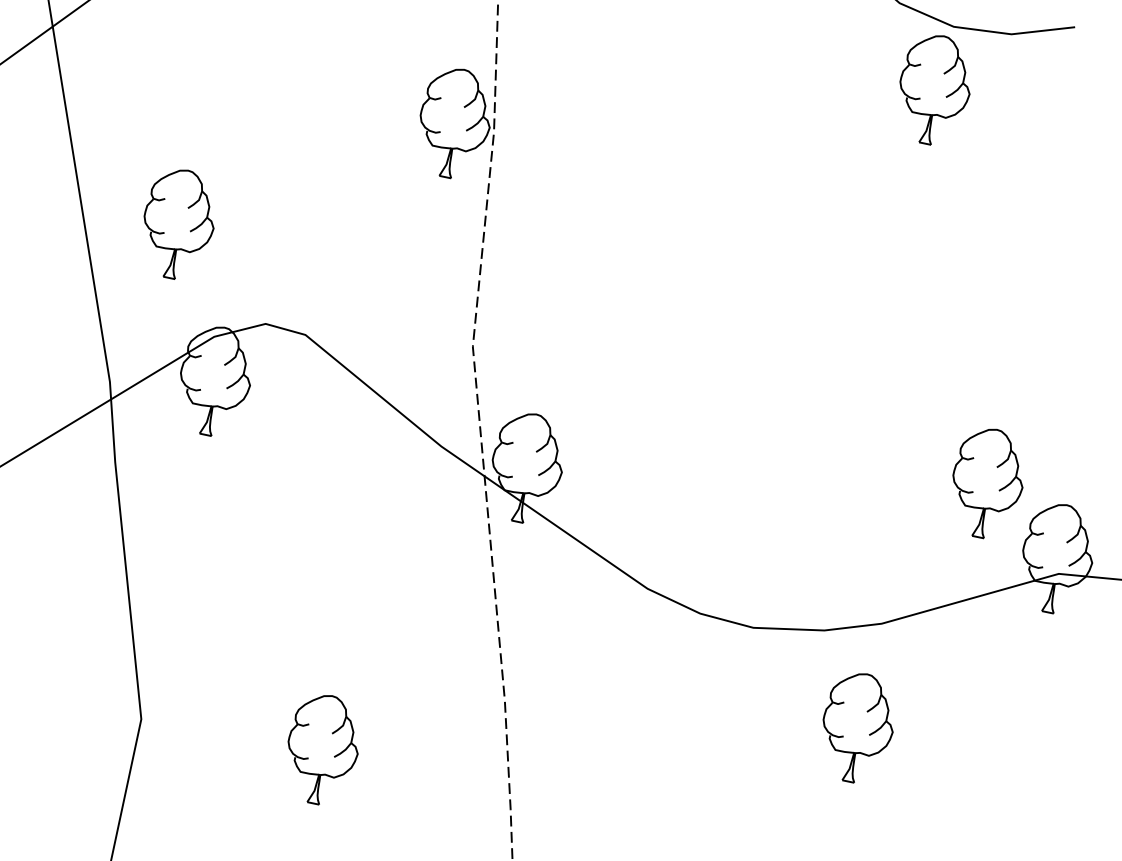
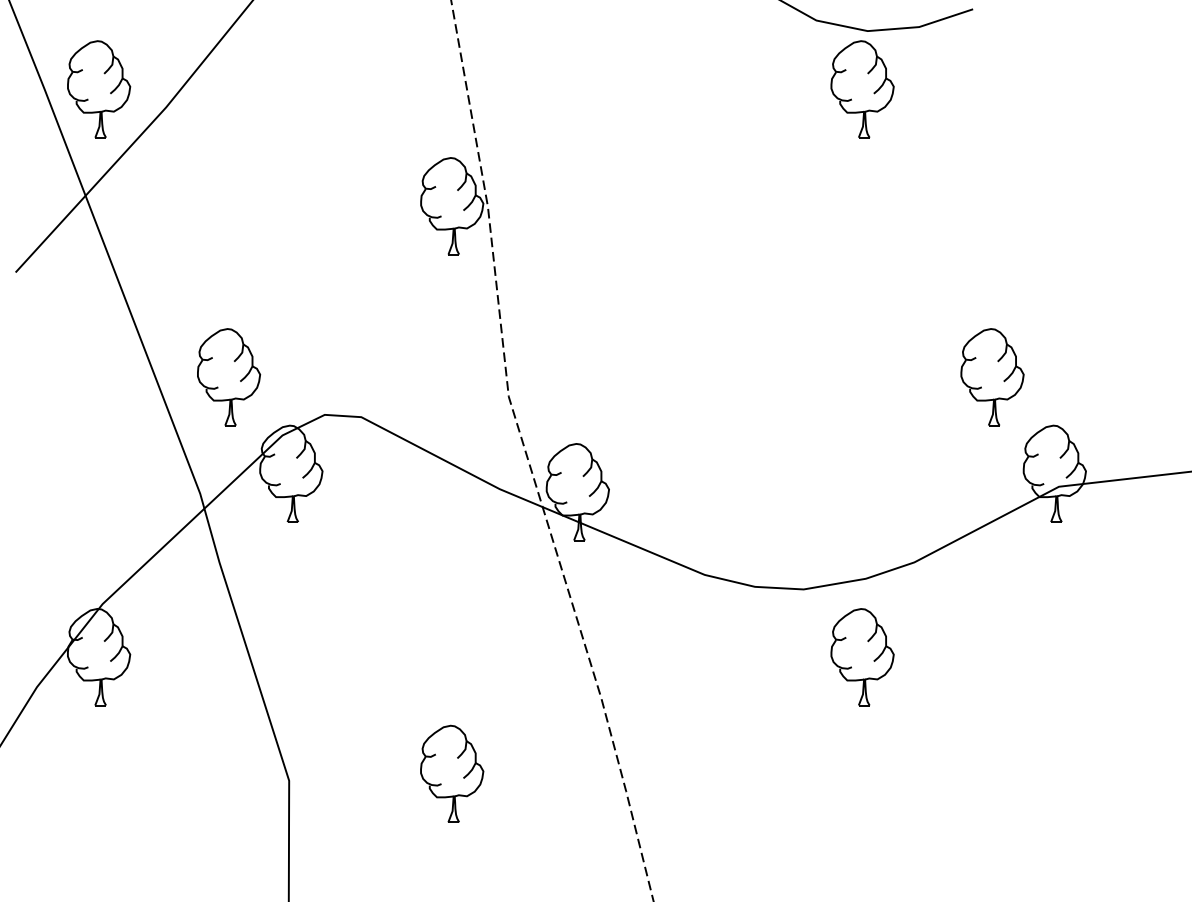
part: (179, 224) -> (229, 377), moved
part: (987, 483) -> (992, 377), moved
part: (857, 728) -> (862, 657), moved

